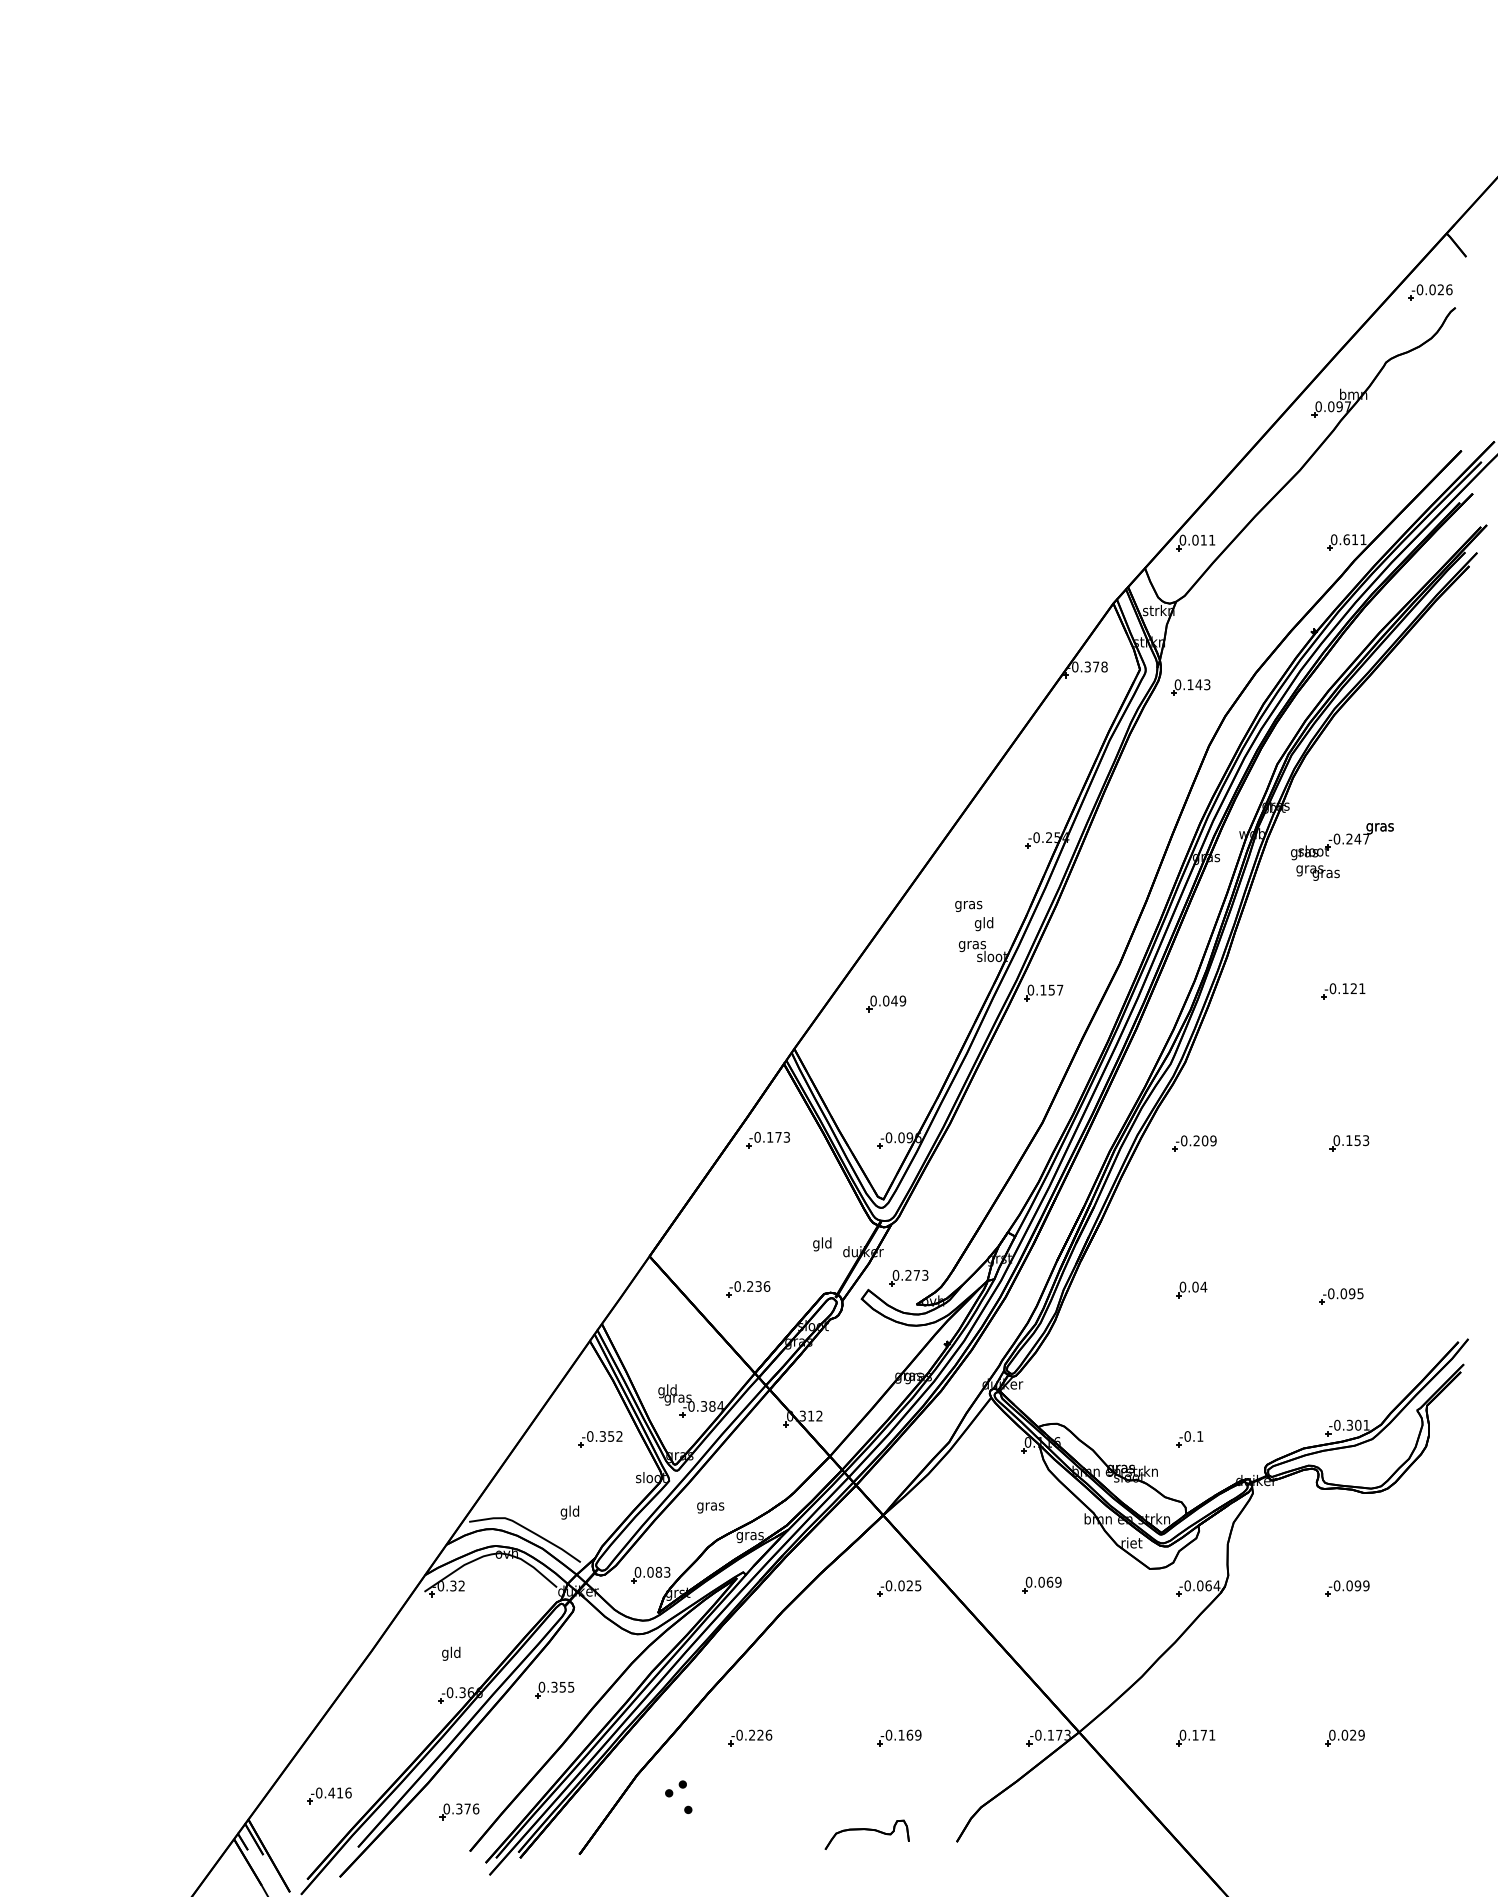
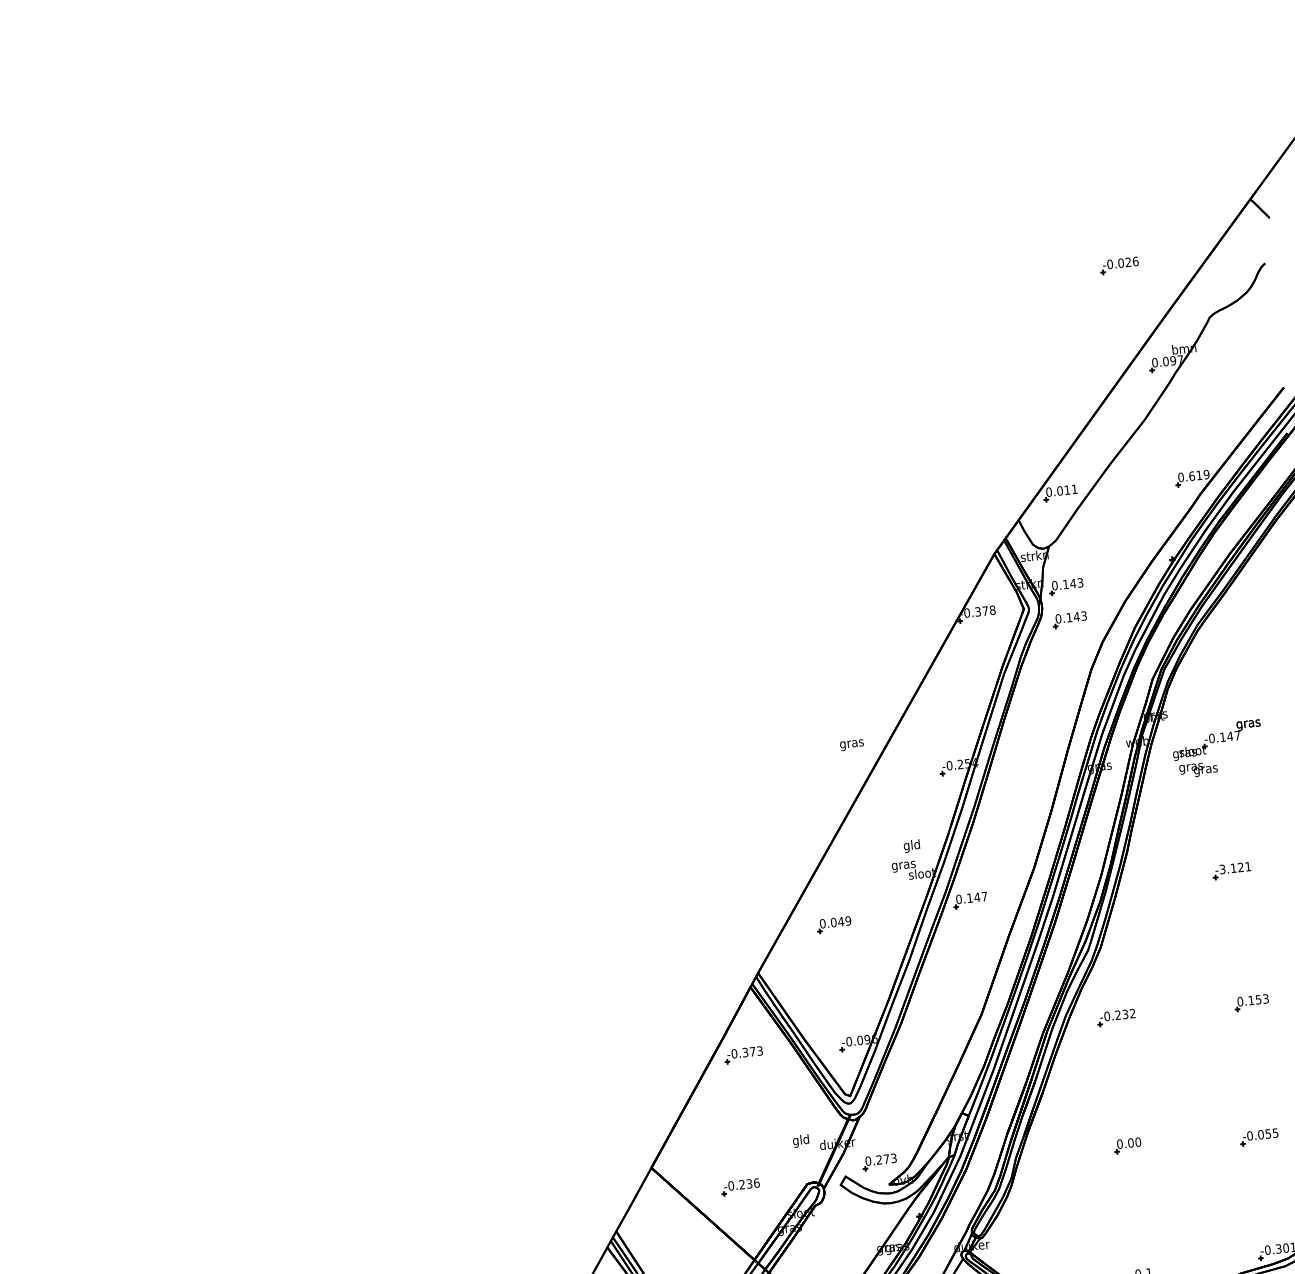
part: (1430, 292) -> (1119, 265), moved
text: (1363, 539) -> (1206, 474), 0.611 -> 0.619
part: (1190, 649) -> (1066, 586), added
text: (1349, 838) -> (1222, 736), -0.247 -> -0.147
text: (968, 906) -> (851, 745), moved
text: (1332, 988) -> (1222, 869), -0.121 -> -3.121
text: (1051, 989) -> (976, 896), 0.157 -> 0.147
text: (770, 1136) -> (745, 1051), -0.173 -> -0.373
text: (1208, 1140) -> (1128, 1013), -0.209 -> -0.232
text: (1203, 1286) -> (1137, 1141), 0.04 -> 0.00
text: (1351, 1293) -> (1267, 1133), -0.095 -> -0.055

